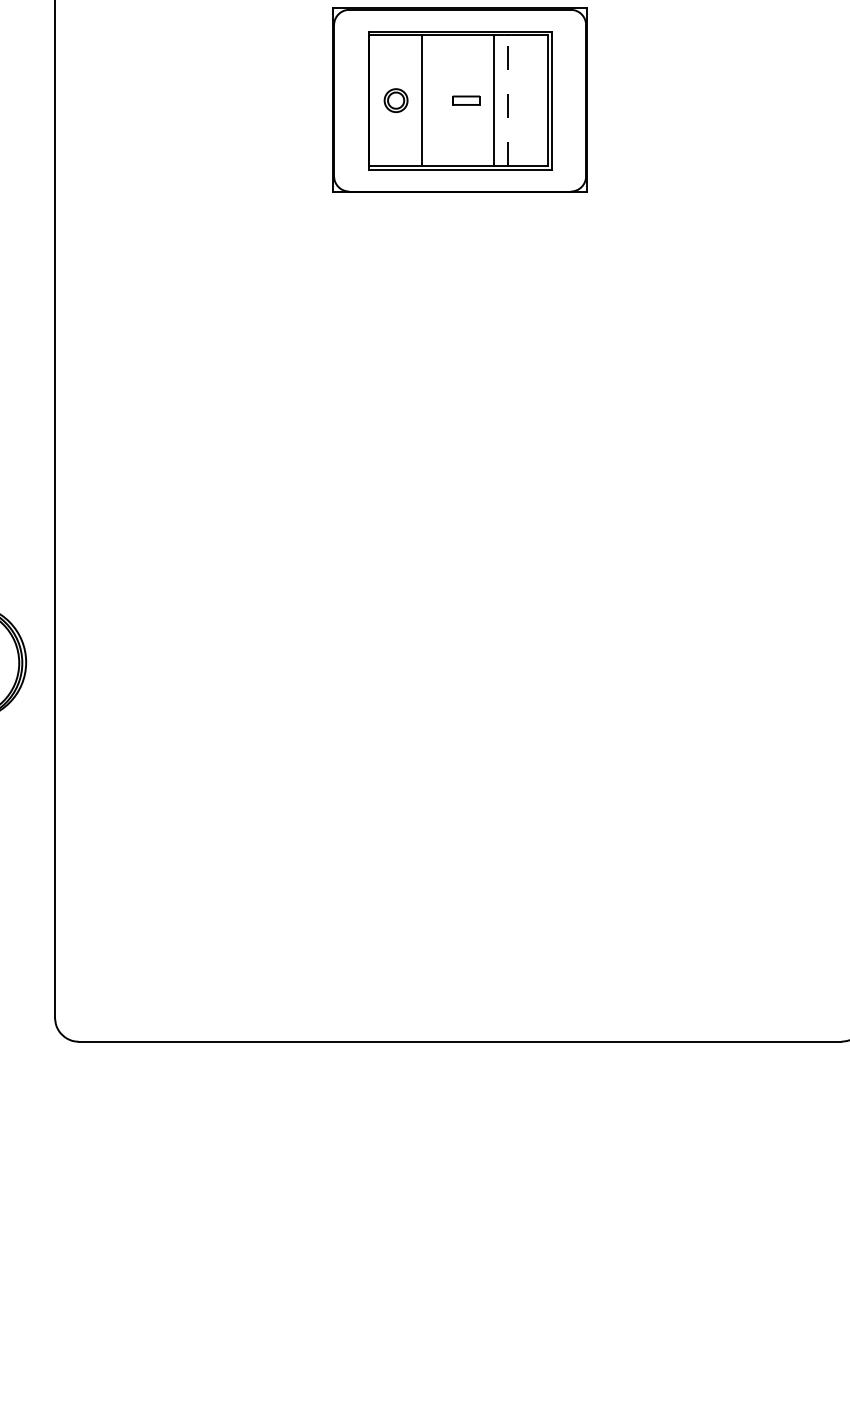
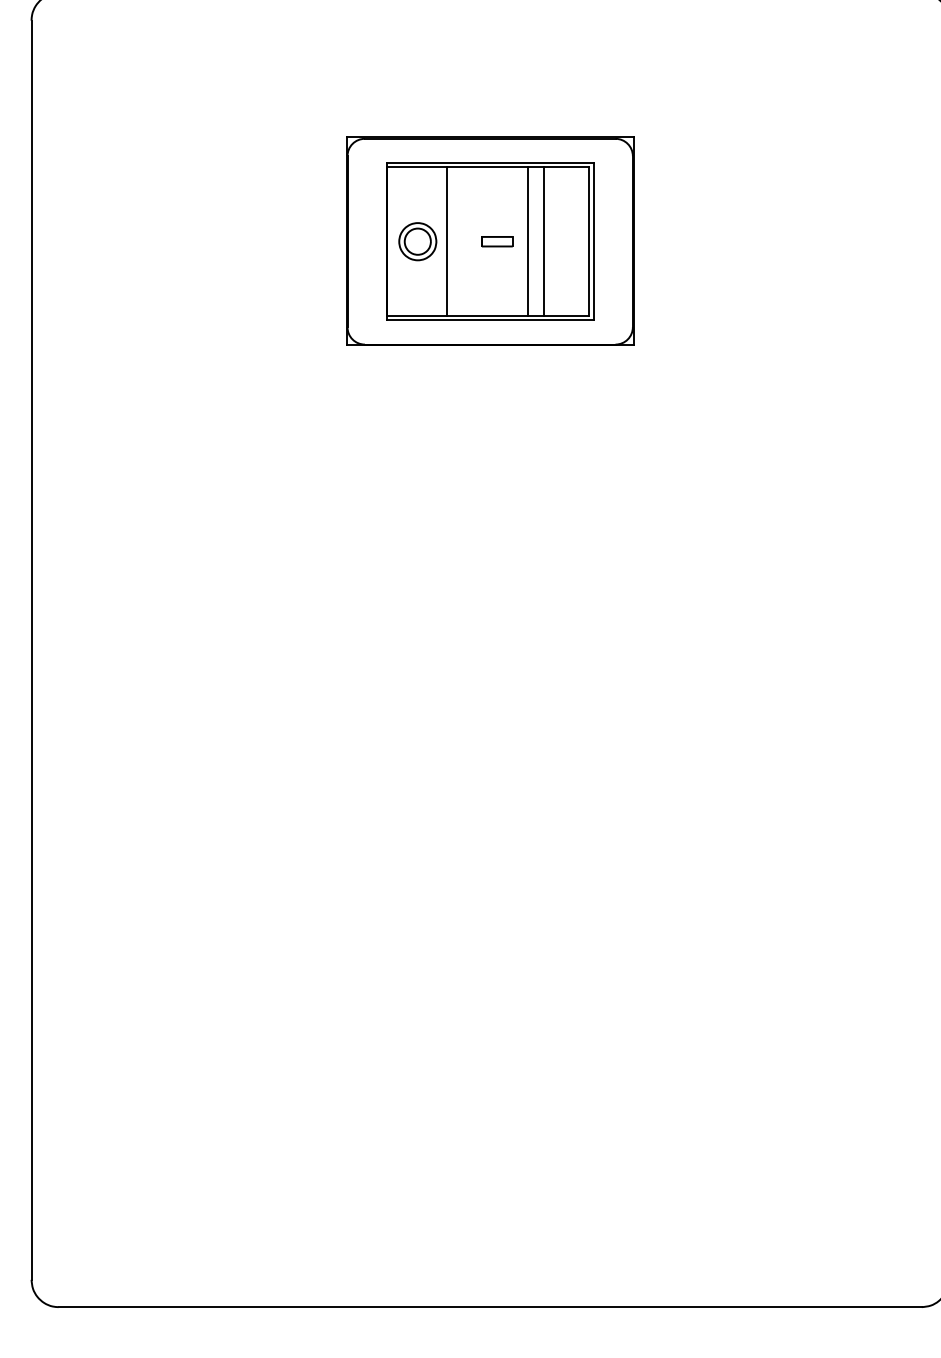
part: (395, 100) -> (417, 241), size x1.43
line: (507, 100) -> (543, 241), dashed -> solid

